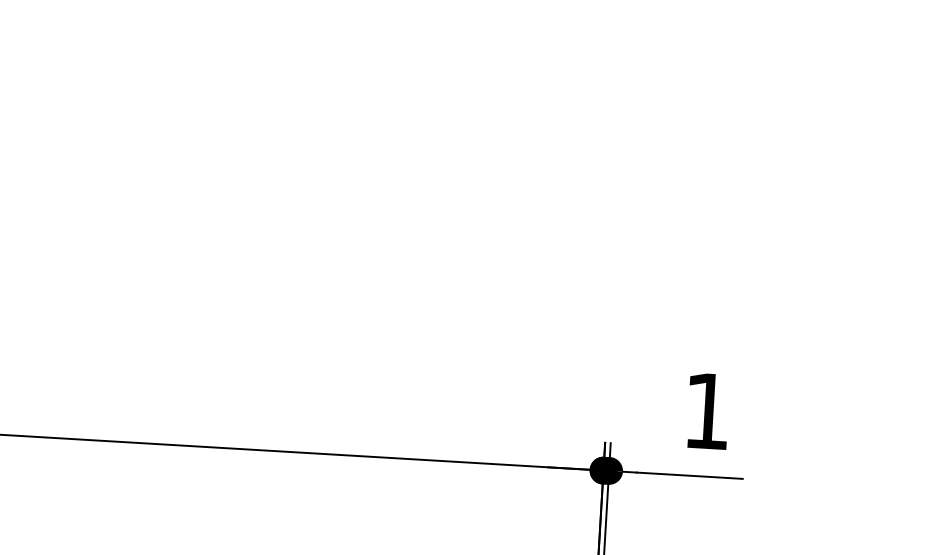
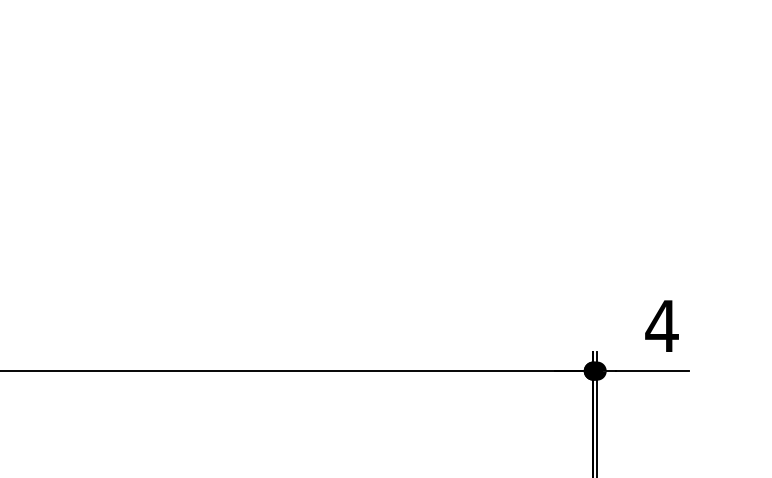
text: (706, 410) -> (661, 325), 1 -> 4

